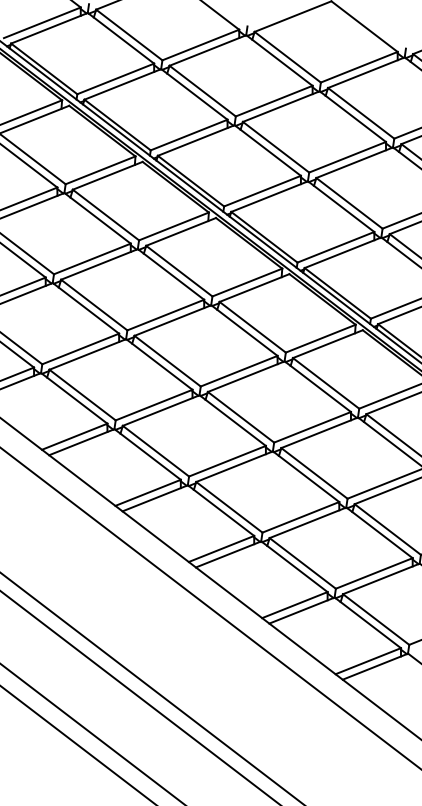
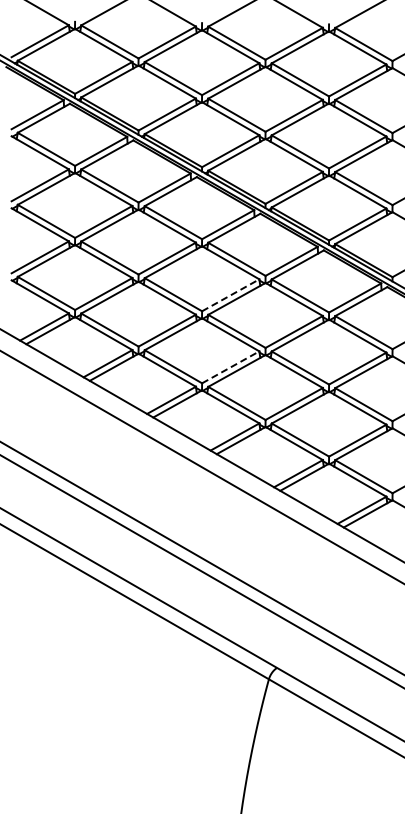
line: (238, 371) -> (230, 295), solid -> dashed
line: (227, 461) -> (230, 367), solid -> dashed

